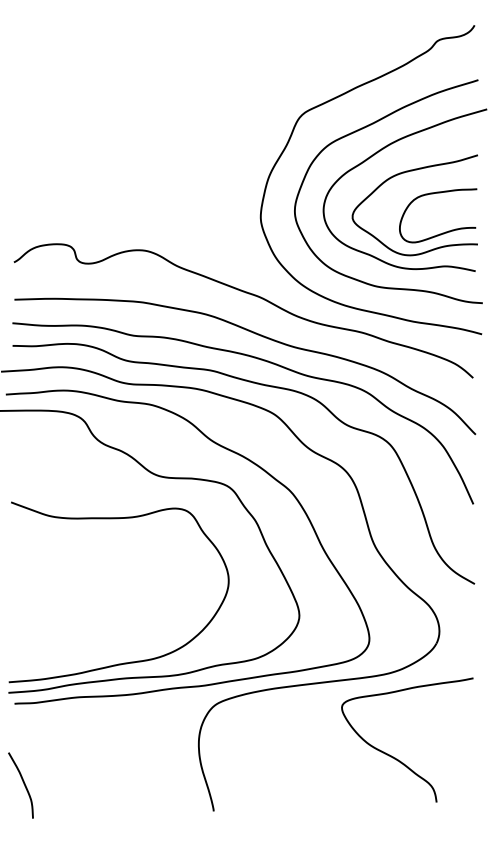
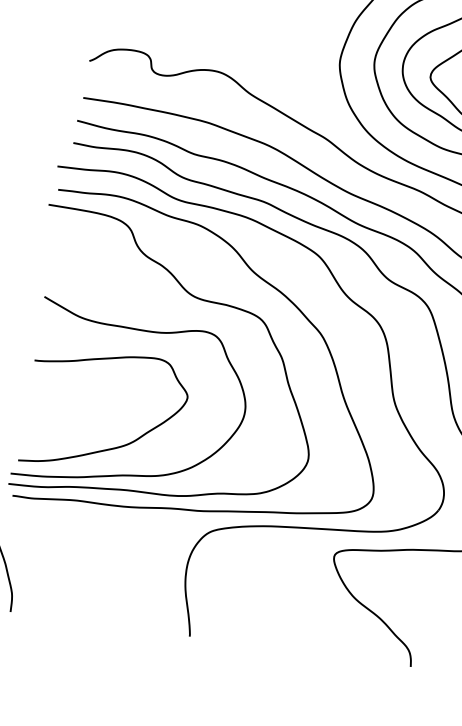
curve: (105, 638) -> (113, 447), added

